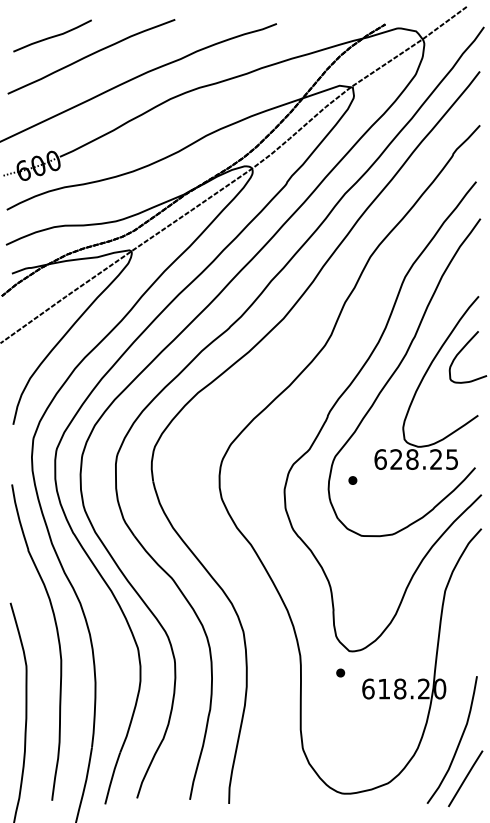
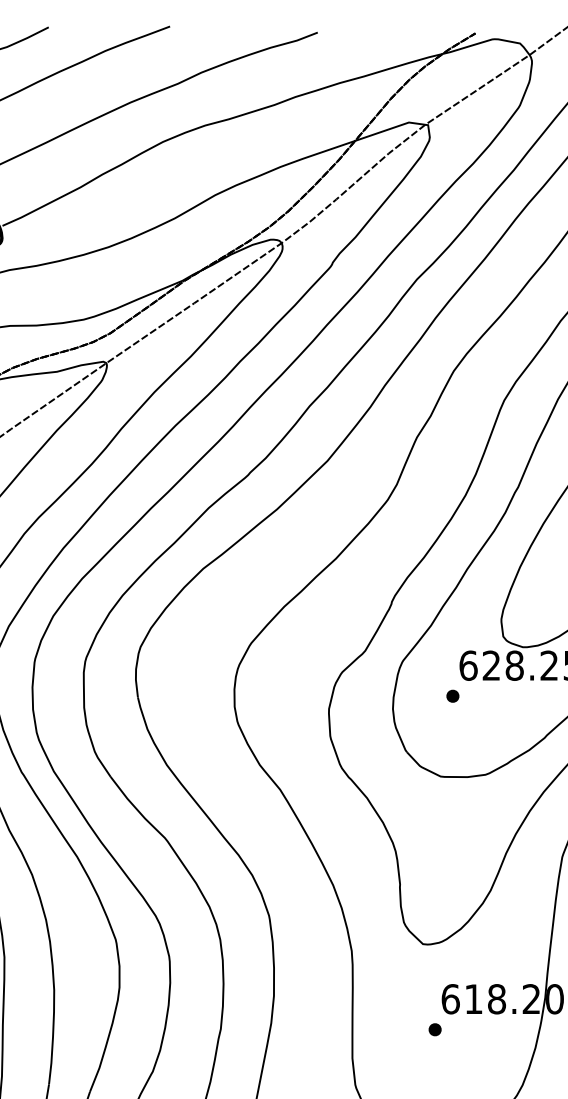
part: (352, 480) -> (452, 696), moved
part: (340, 672) -> (434, 1028), moved

